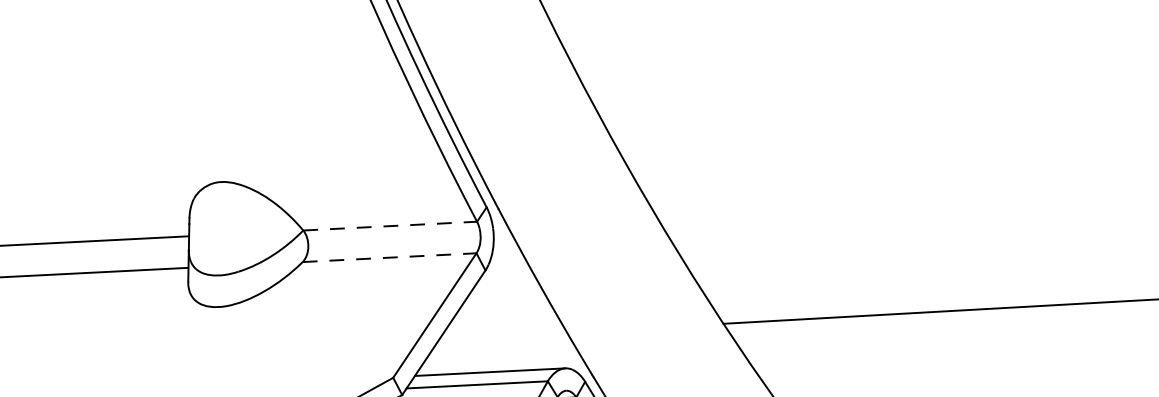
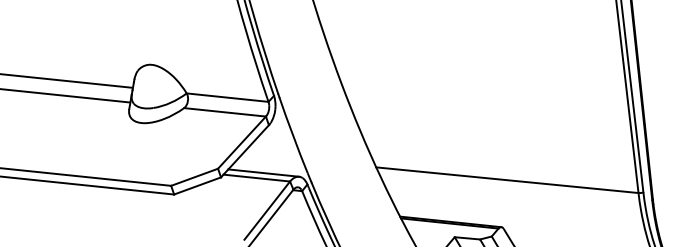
line: (391, 225) -> (228, 97), dashed -> solid
line: (390, 257) -> (225, 112), dashed -> solid

